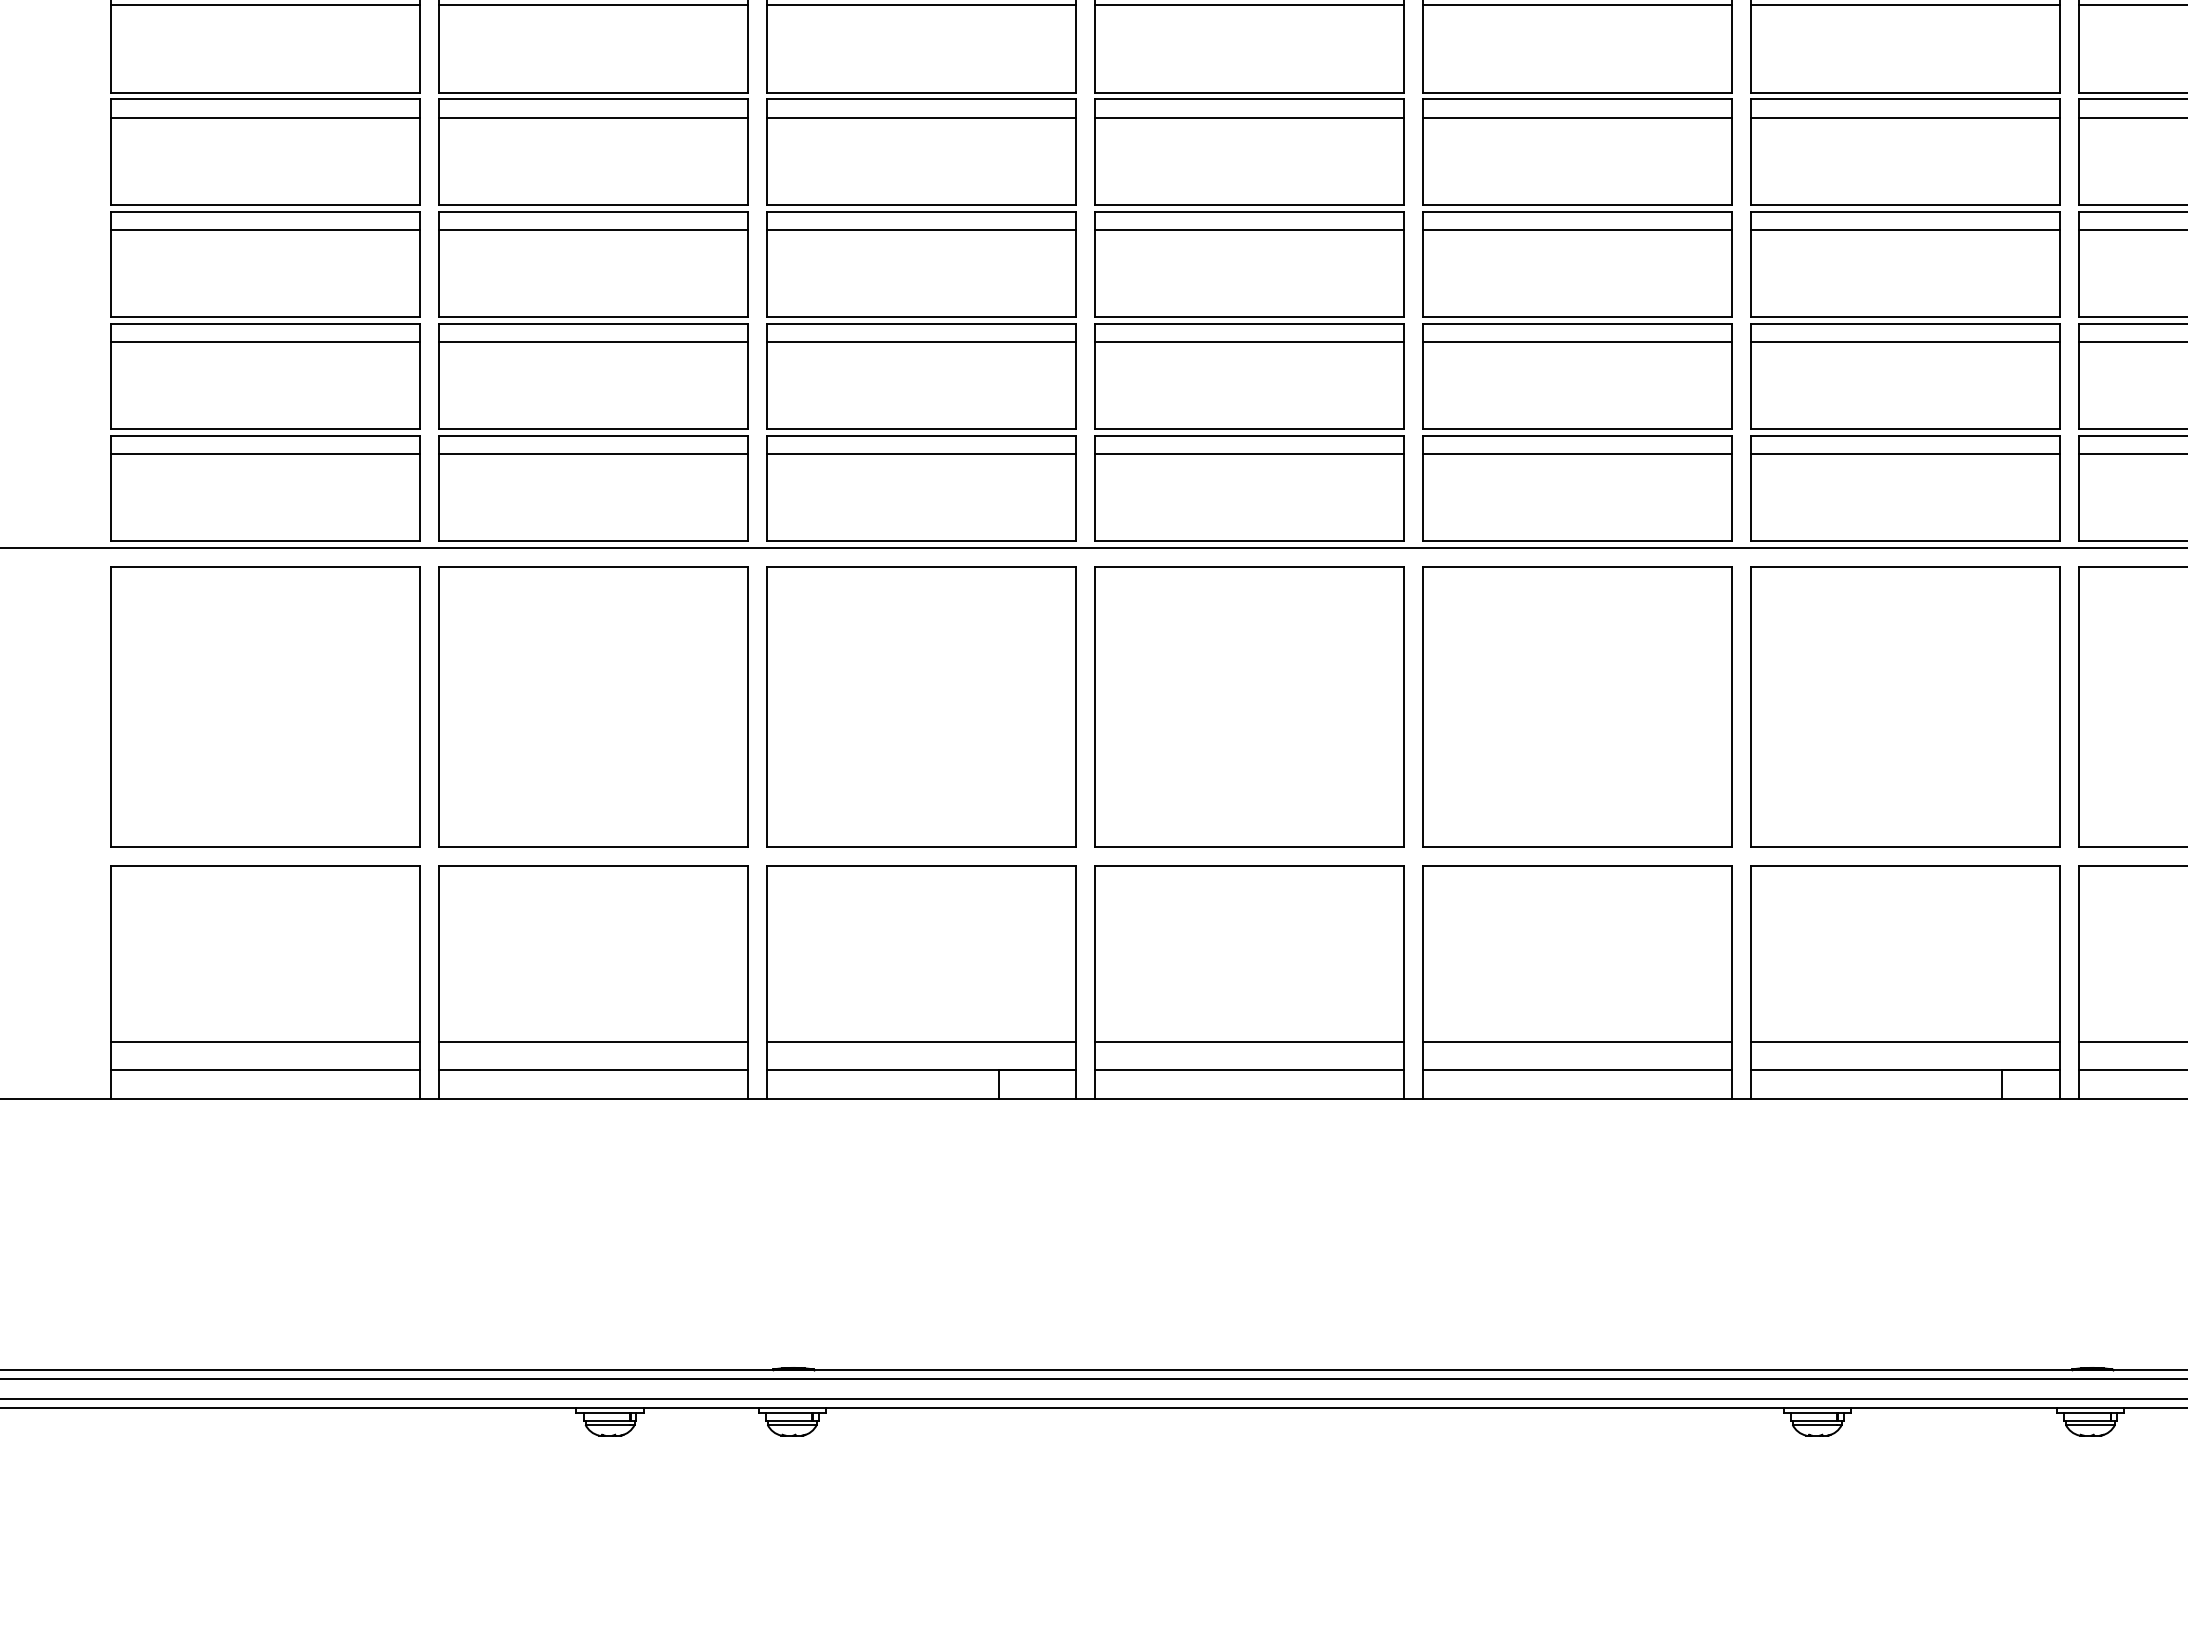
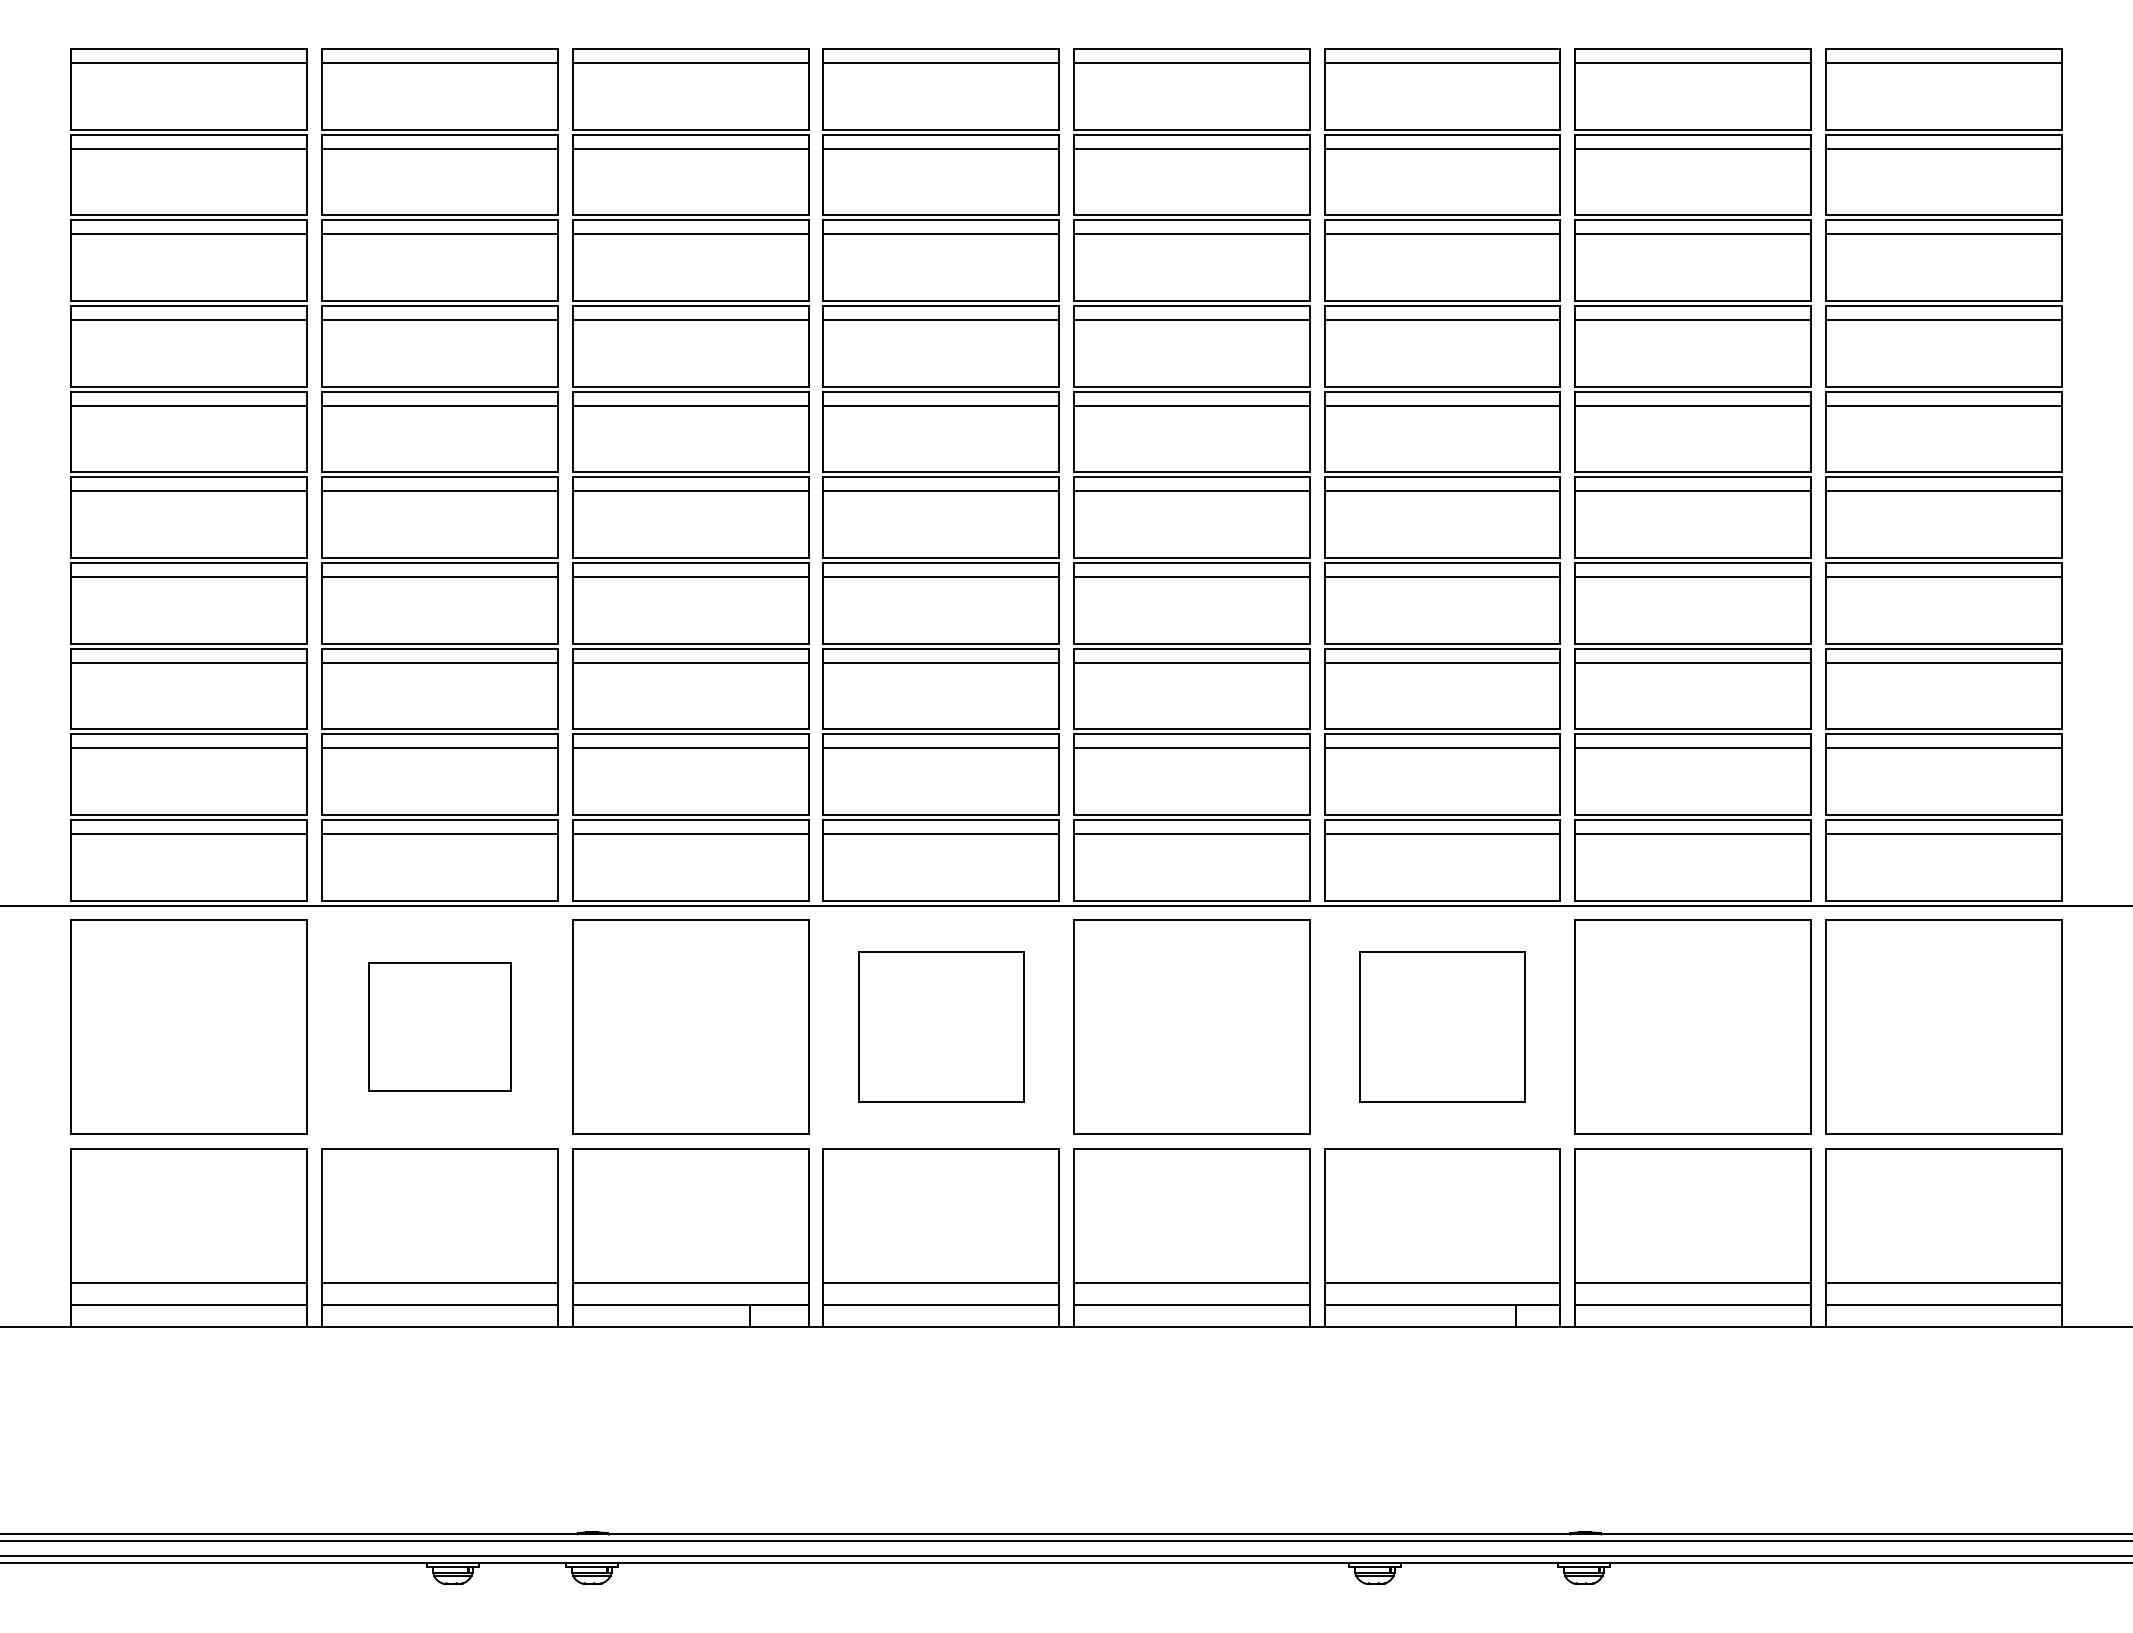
part: (592, 705) -> (439, 1026), size x0.6
part: (1248, 705) -> (940, 1026), size x0.7
part: (1905, 705) -> (1442, 1026), size x0.7

